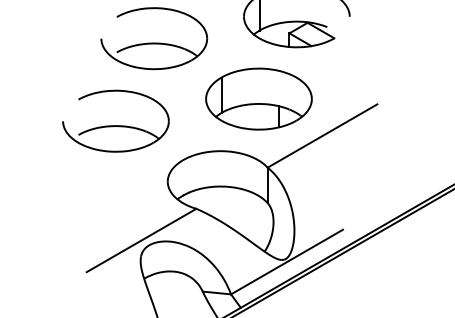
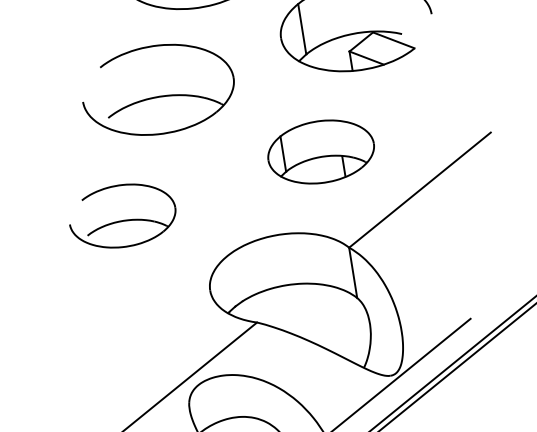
part: (258, 98) -> (320, 151), size x0.7
part: (115, 120) -> (121, 215), size x0.7

